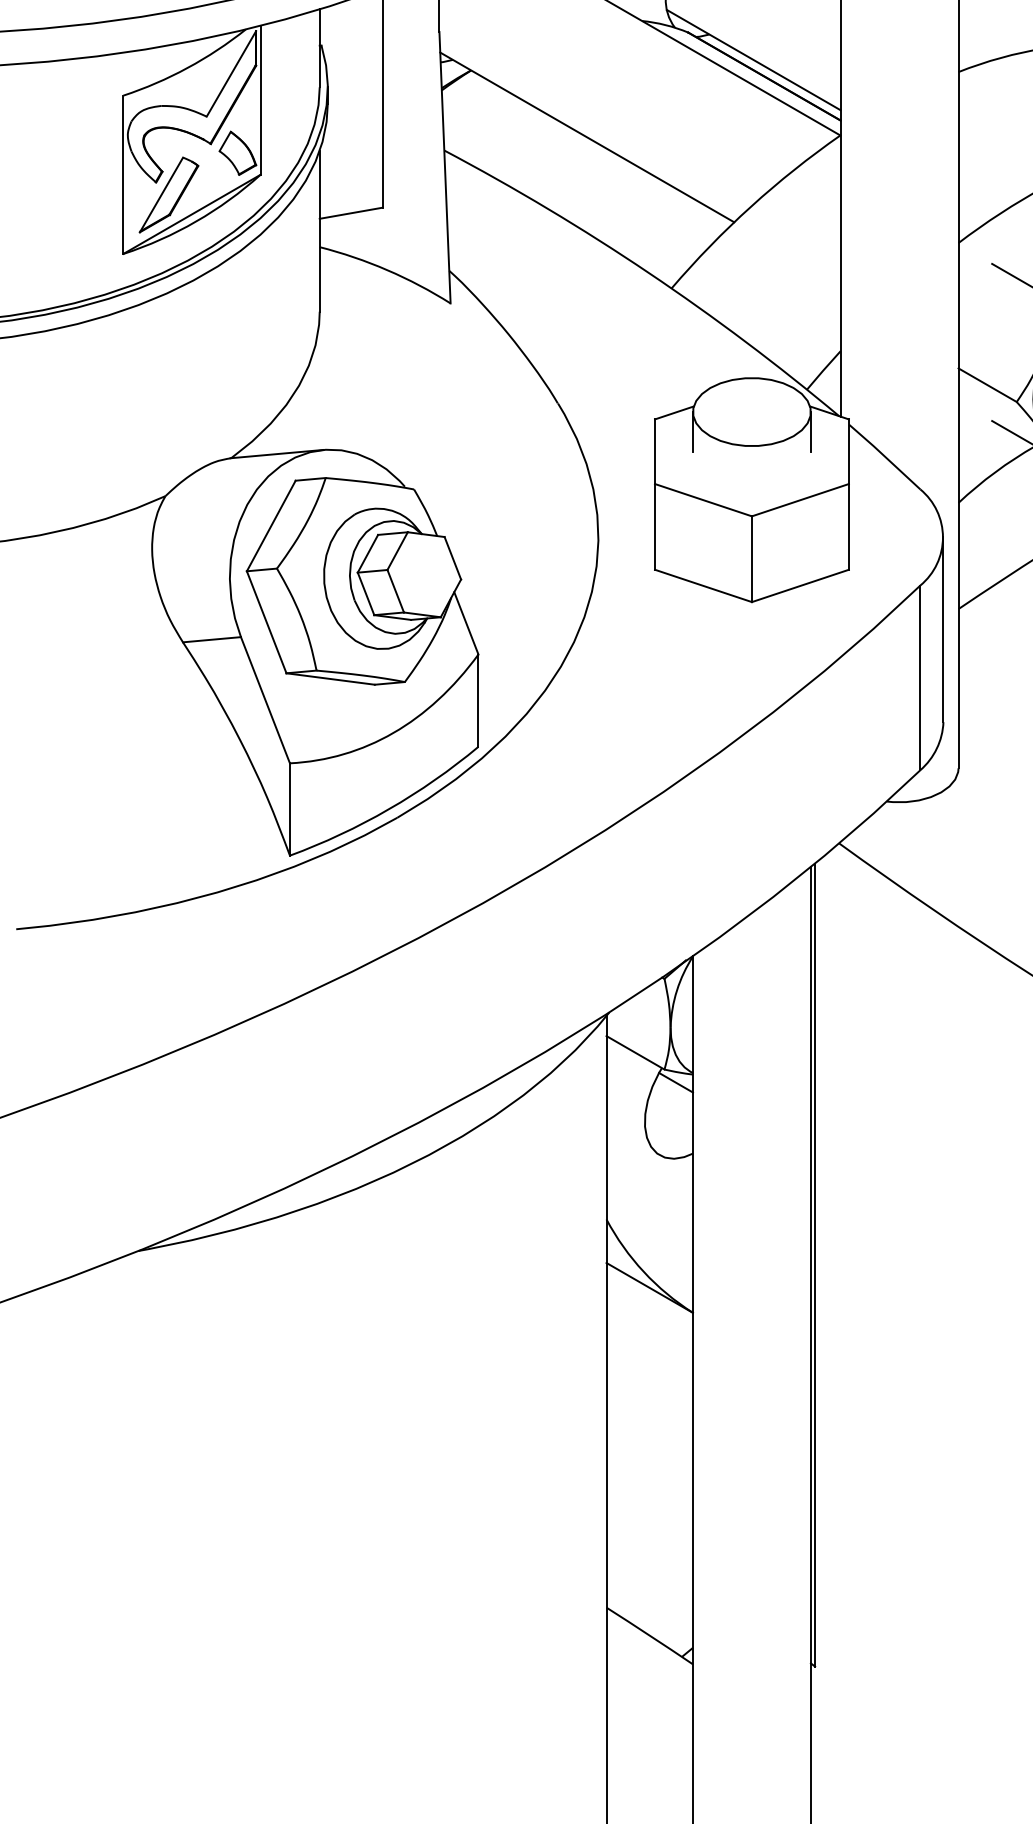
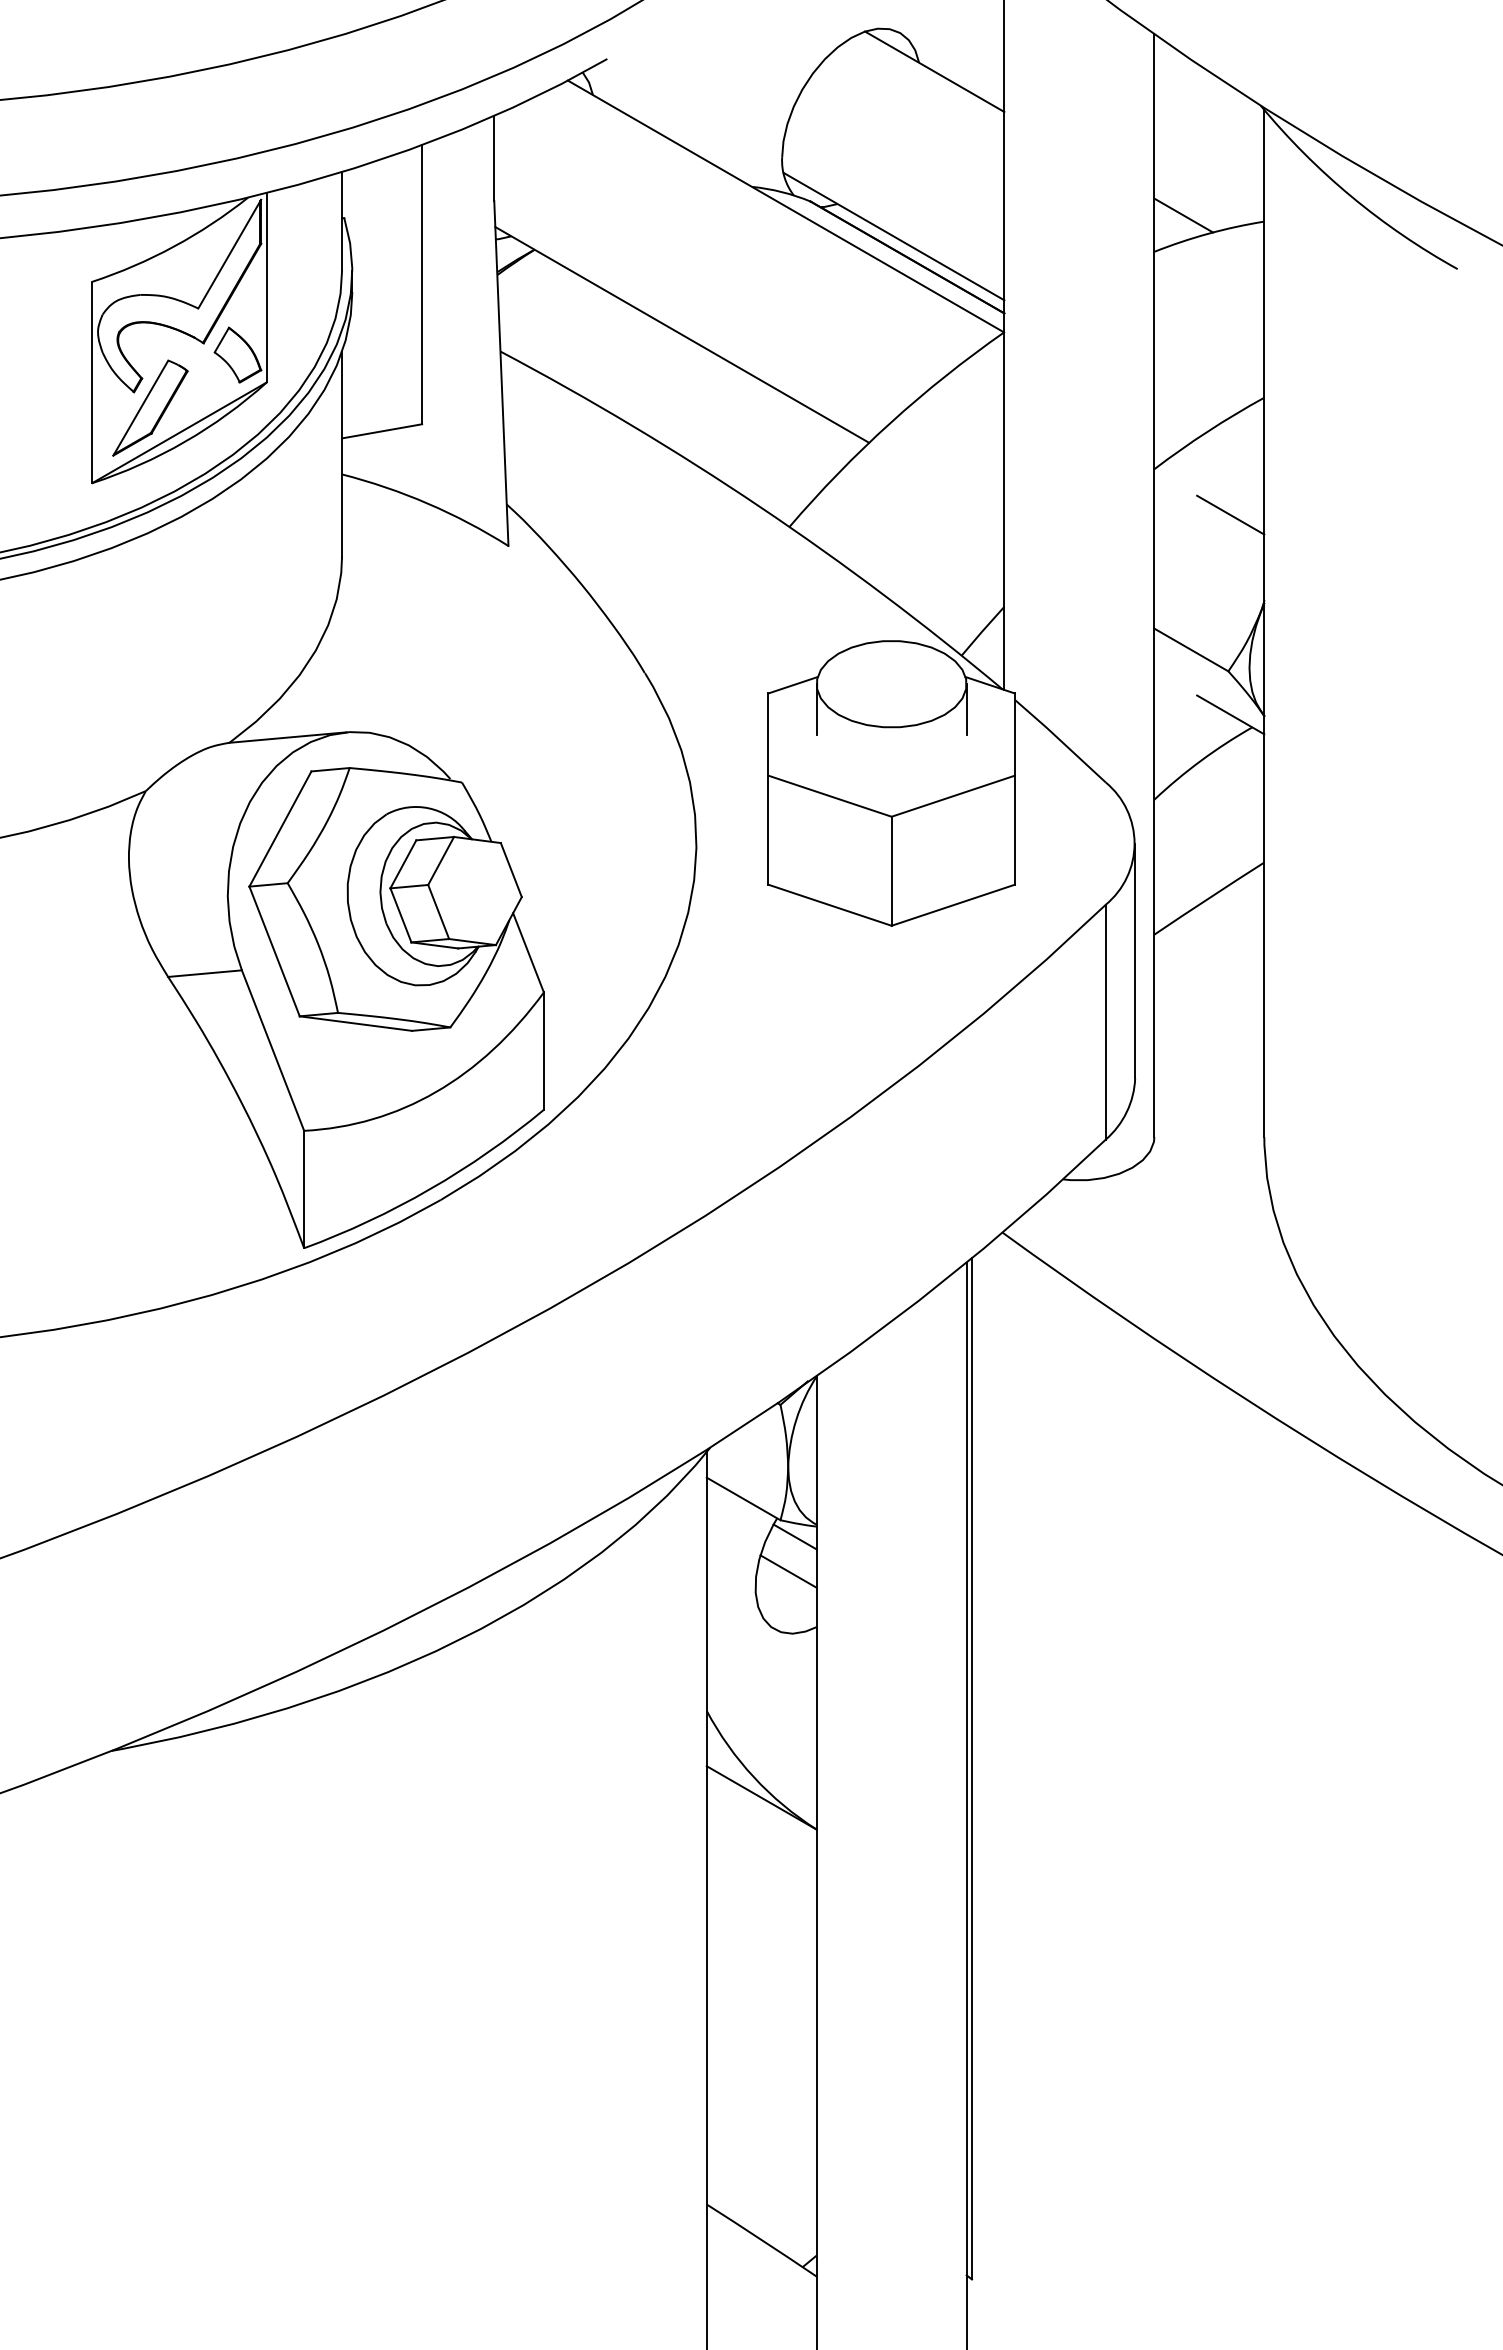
line: (981, 43) -> (1183, 215), added
line: (670, 1109) -> (788, 1571), added

